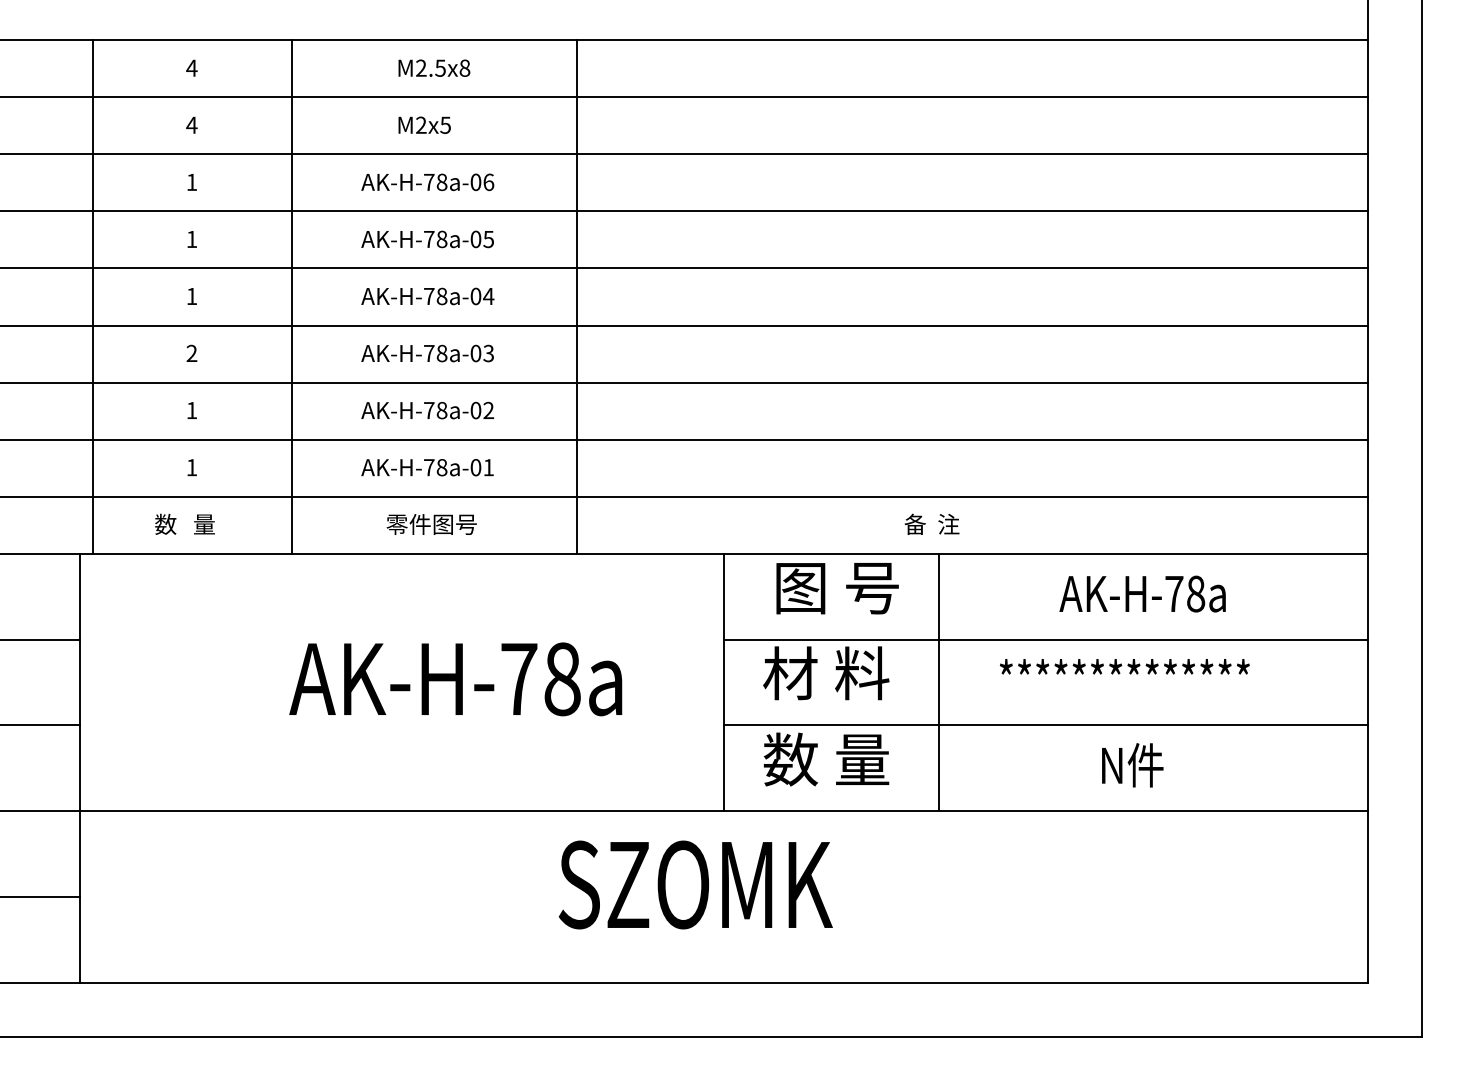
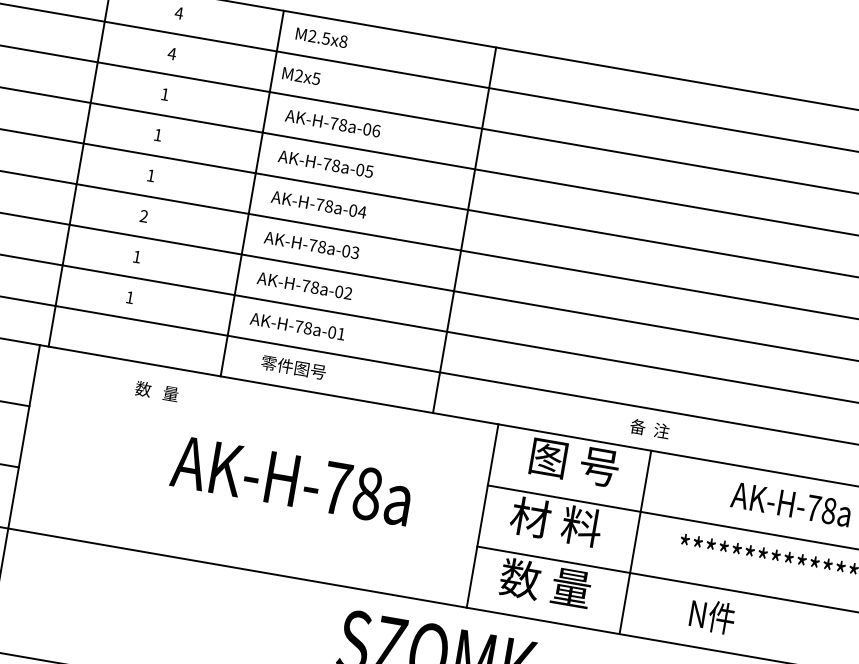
text: (434, 67) -> (321, 37), moved
text: (424, 124) -> (301, 75), moved
line: (292, 296) -> (252, 193), moved
line: (577, 296) -> (464, 229), moved
text: (184, 523) -> (156, 390), moved
text: (1132, 765) -> (712, 616), moved

